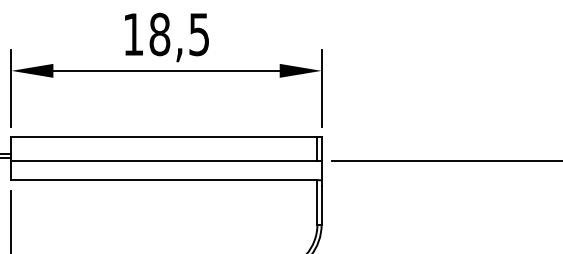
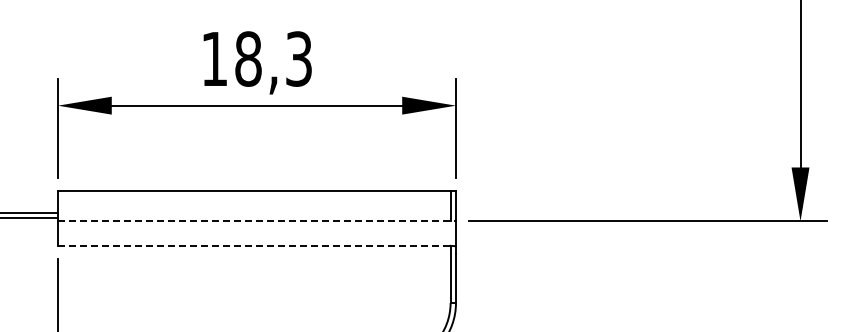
text: (198, 34) -> (298, 58), 18,5 -> 18,3
line: (166, 161) -> (257, 221), solid -> dashed
line: (164, 179) -> (254, 245), solid -> dashed

